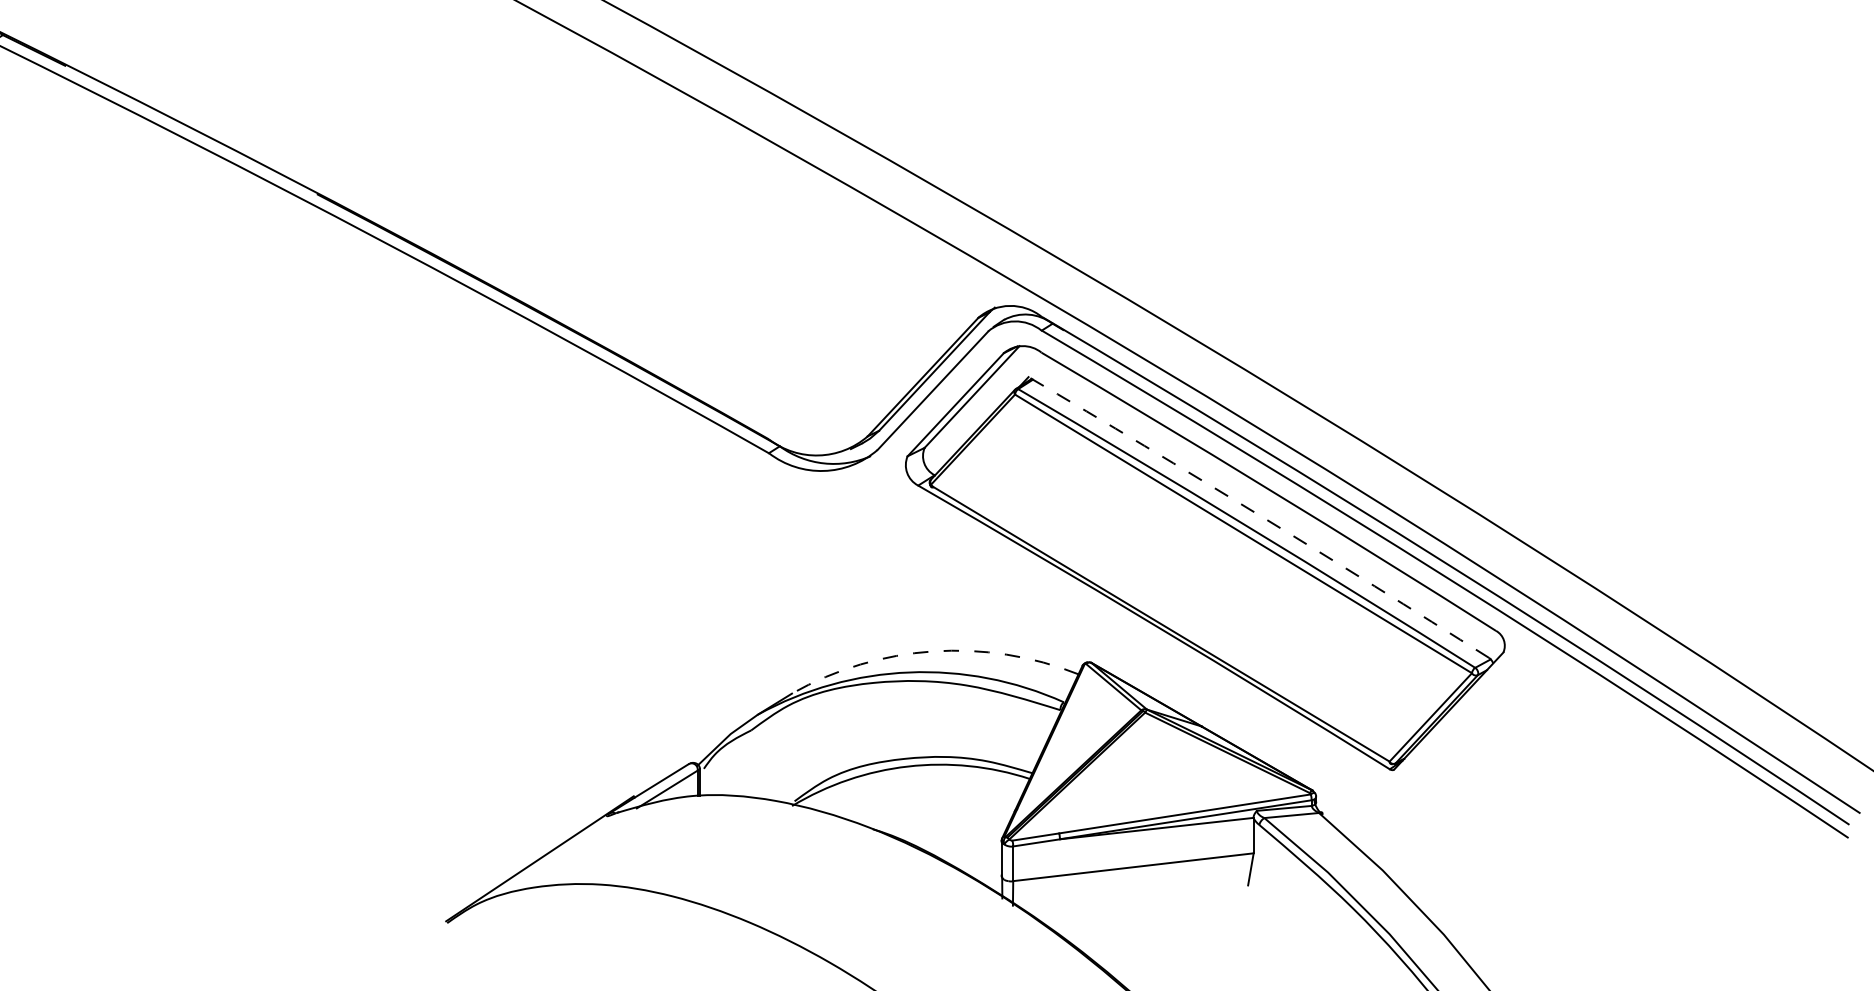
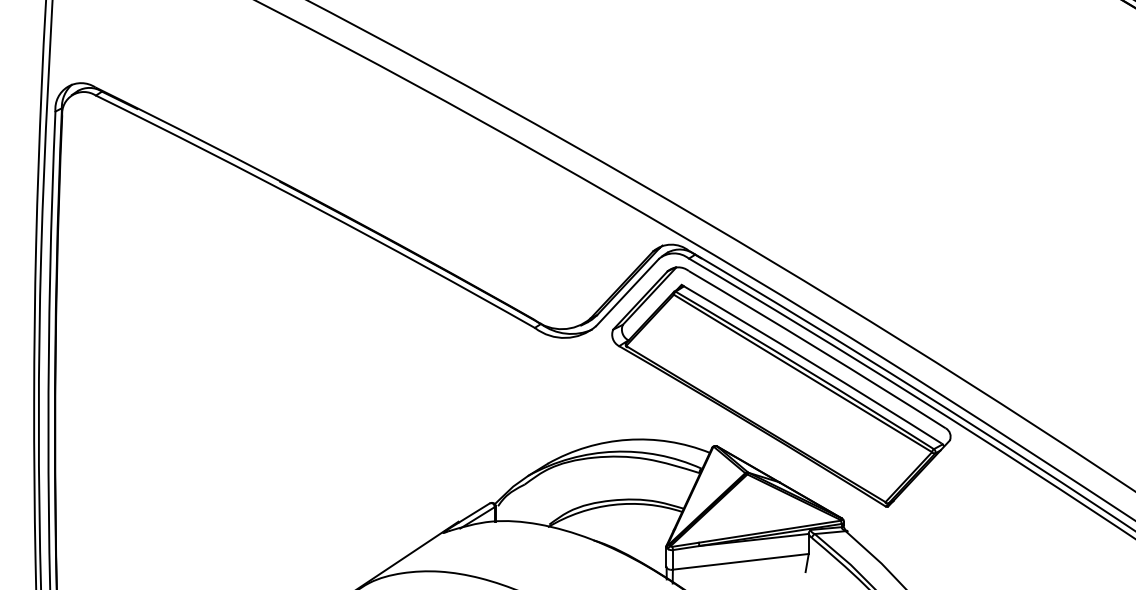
arc: (1260, 516) -> (812, 363), dashed -> solid
arc: (932, 650) -> (627, 439), dashed -> solid

